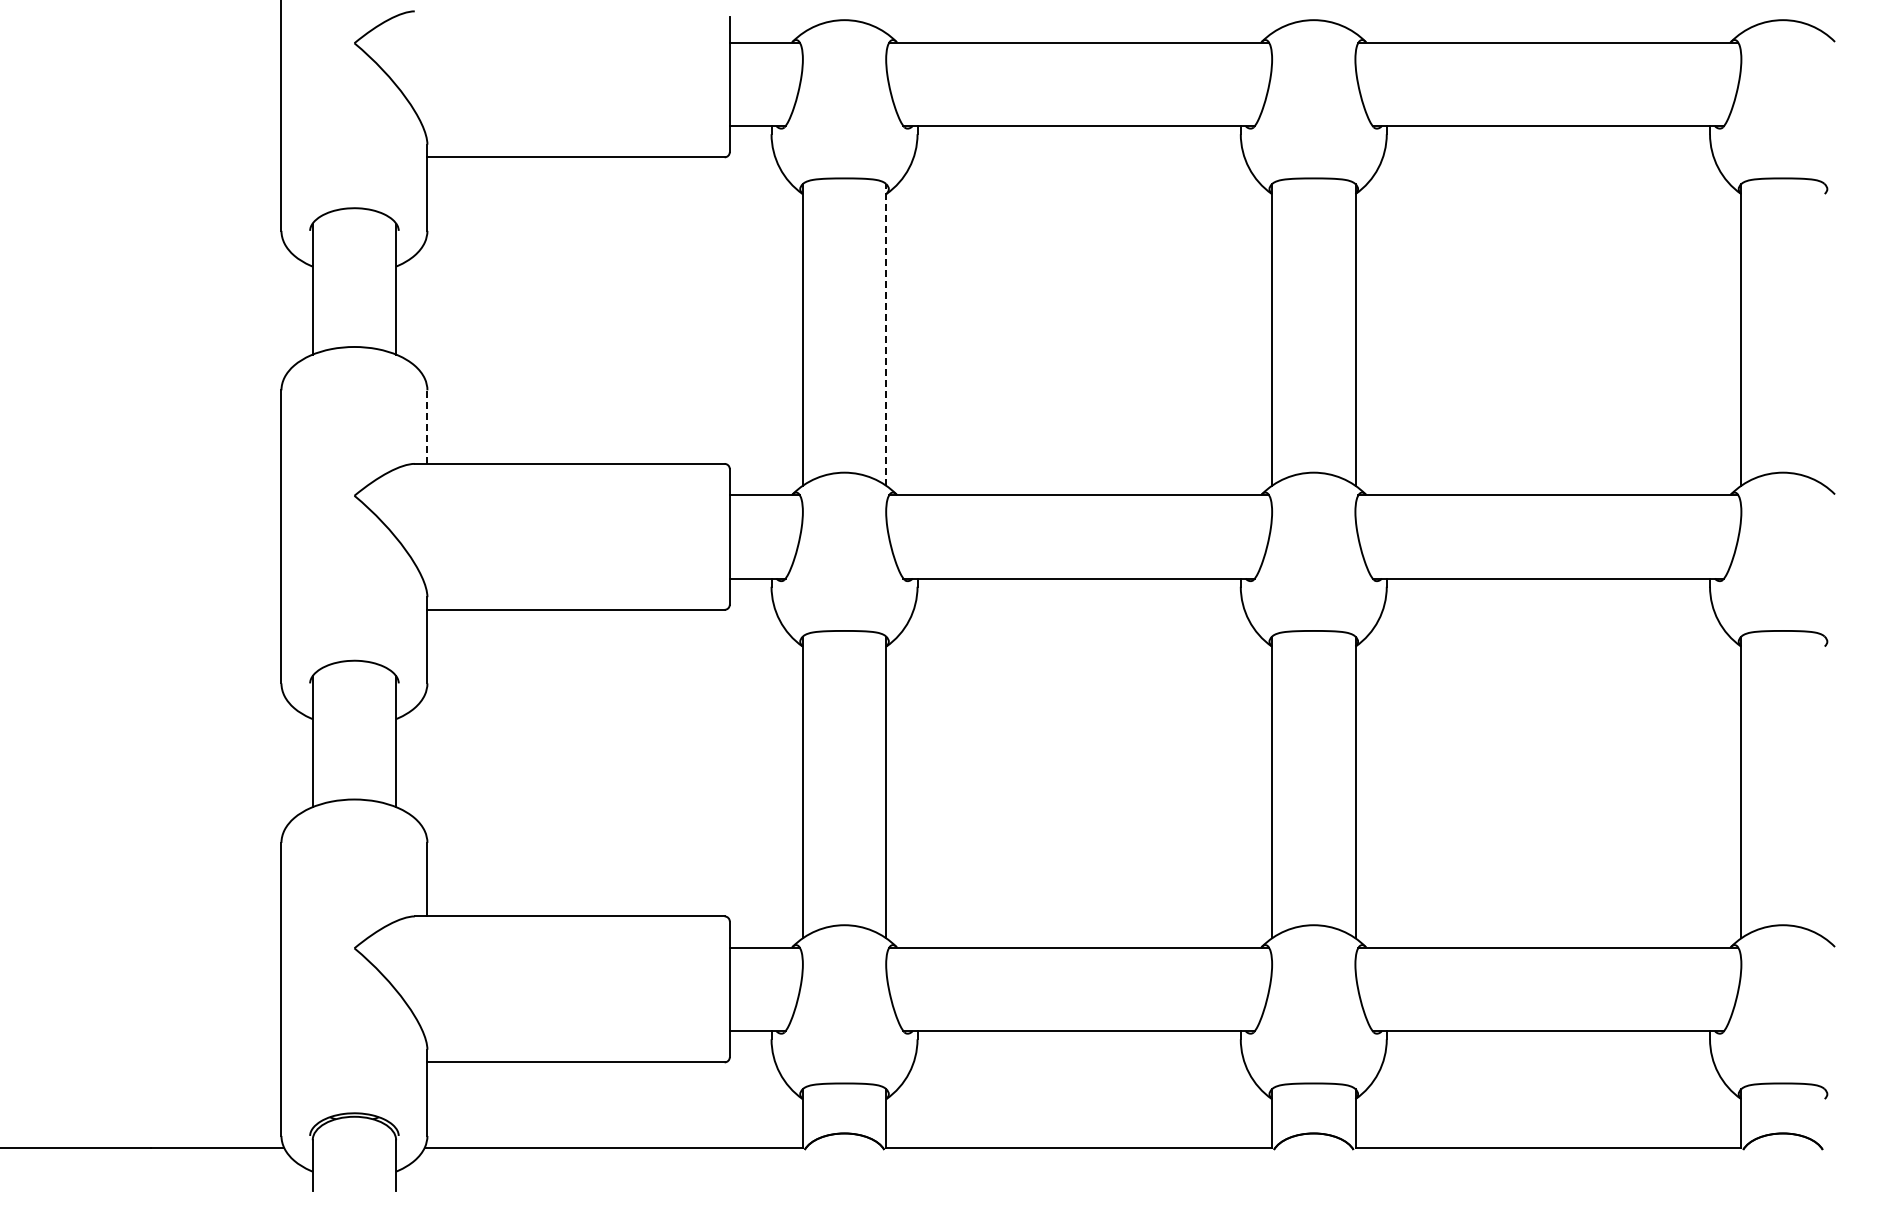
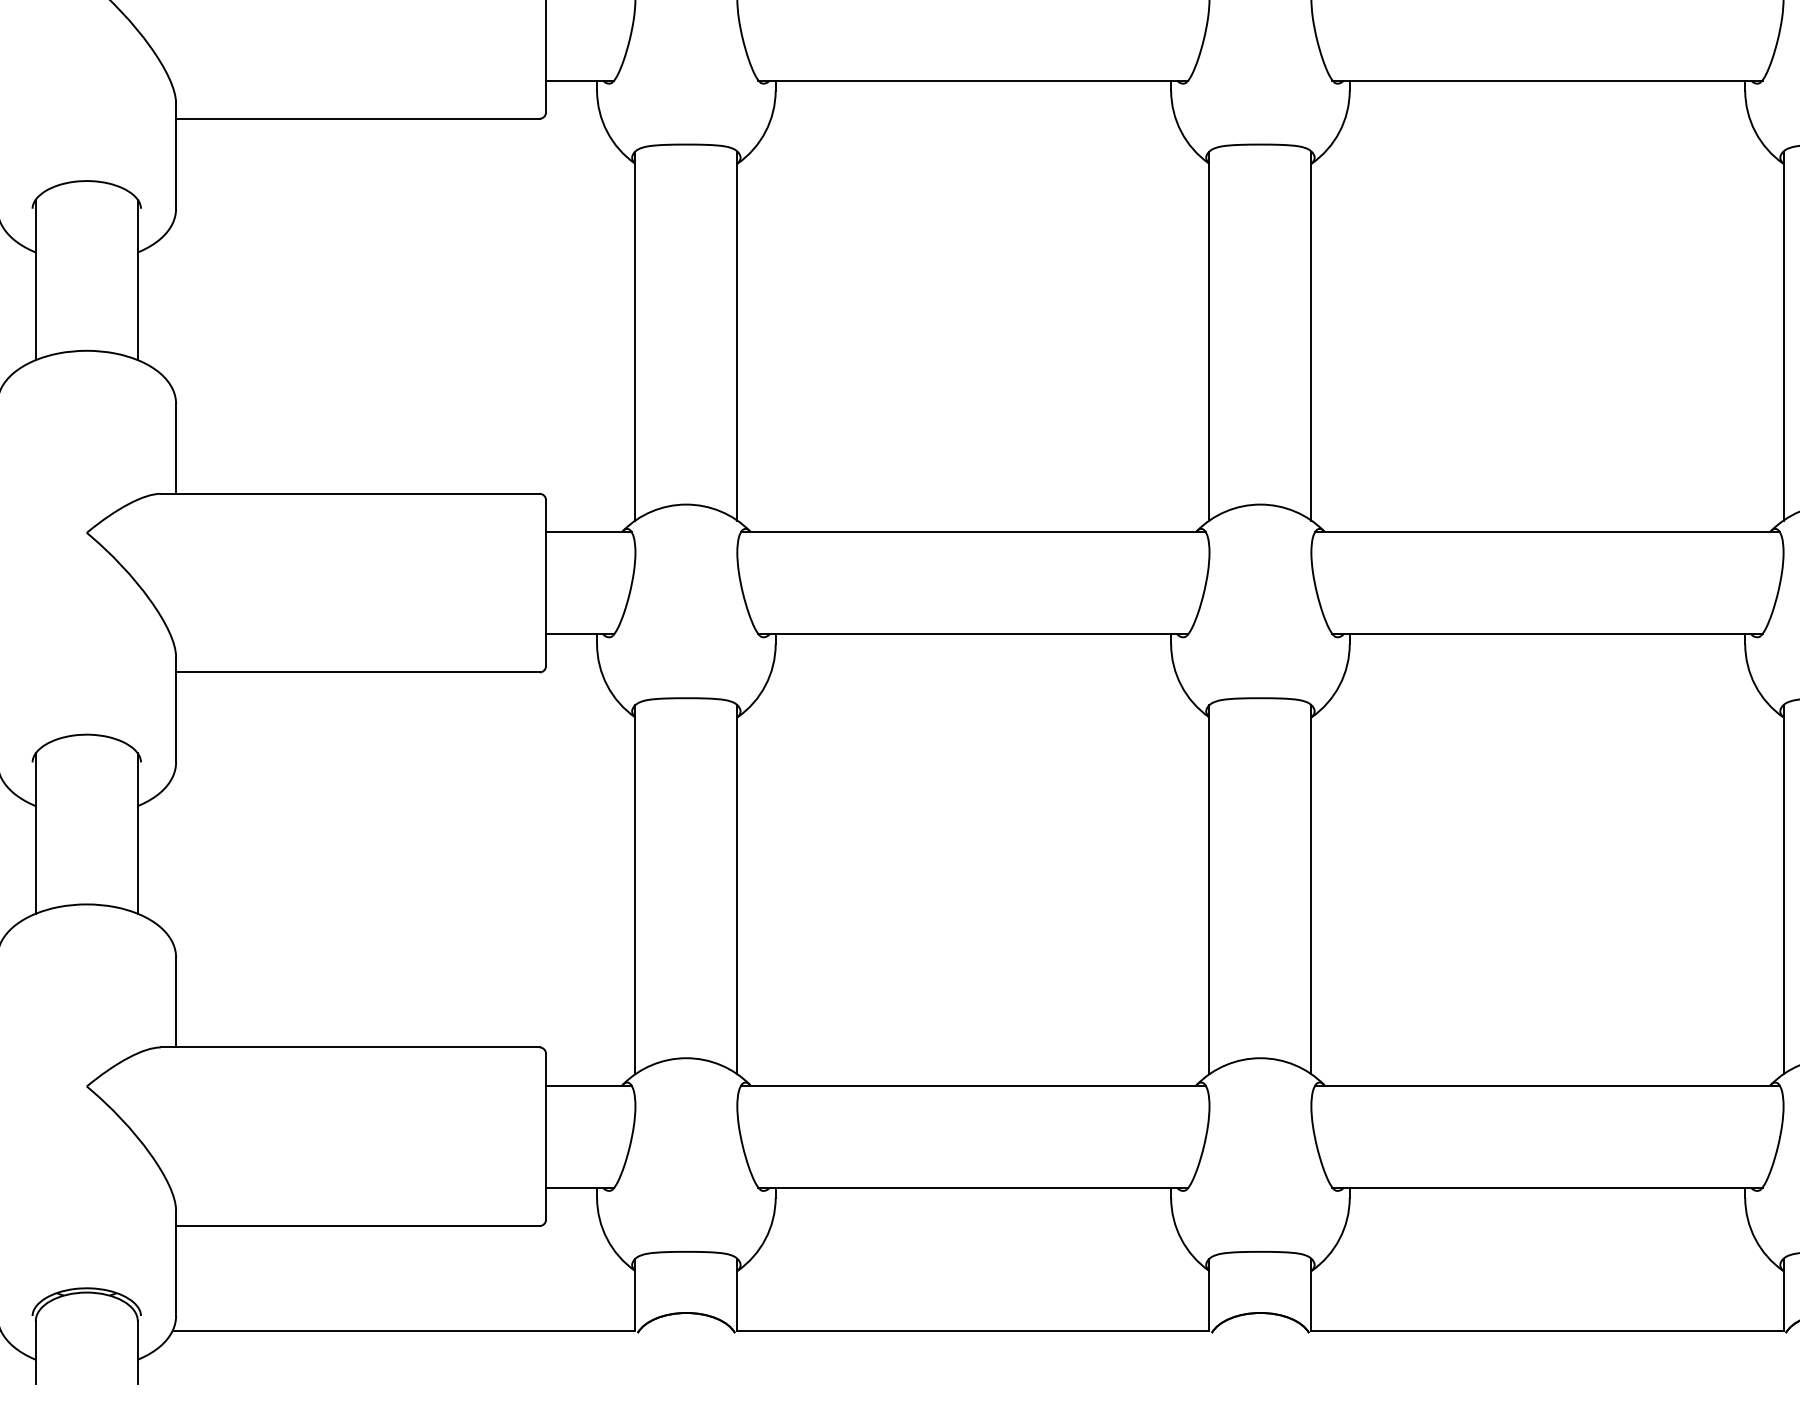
line: (886, 334) -> (737, 335), dashed -> solid
line: (427, 427) -> (176, 449), dashed -> solid

